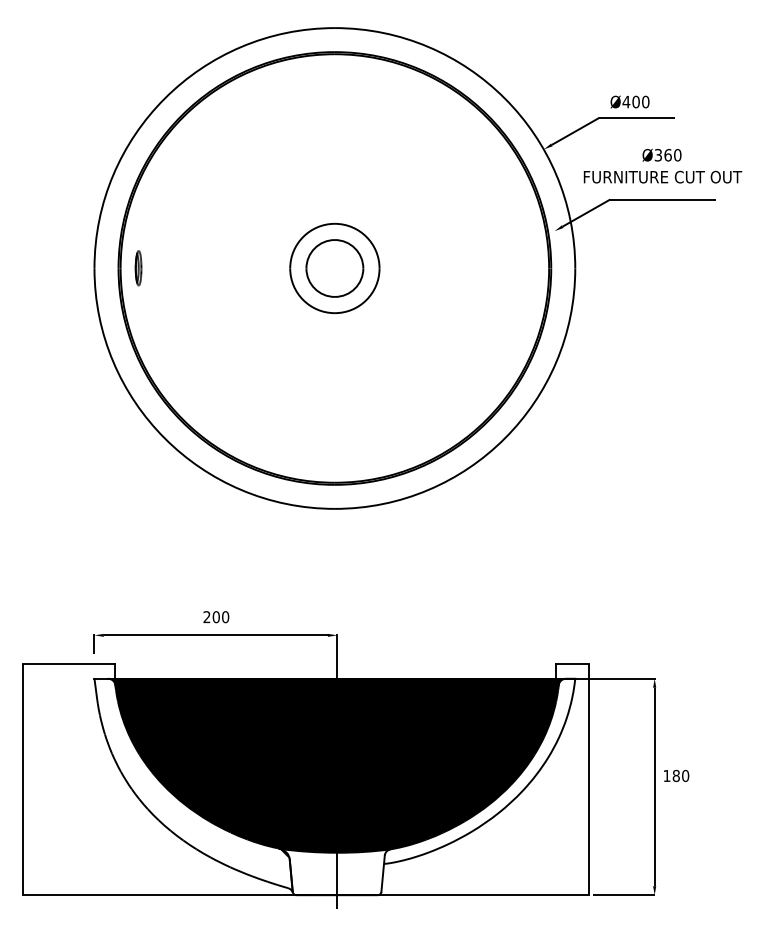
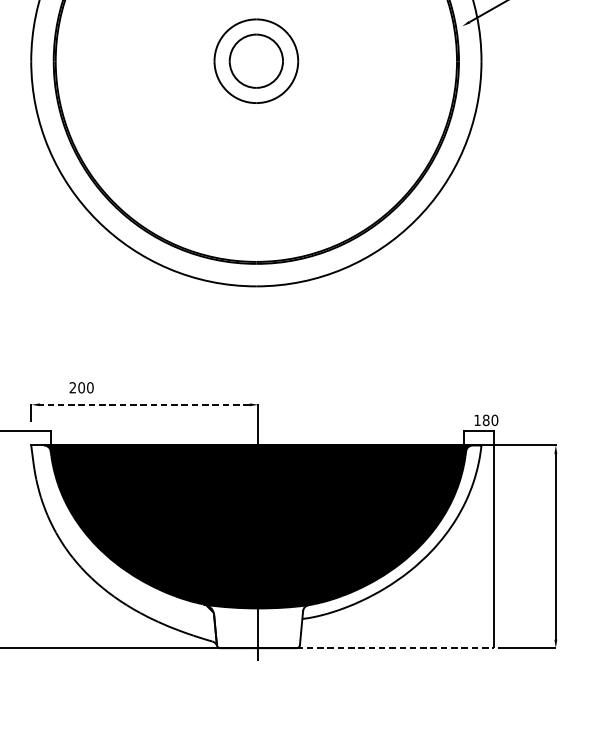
part: (138, 268) -> (72, 61), removed
text: (216, 617) -> (81, 388), moved
line: (215, 635) -> (144, 404), solid -> dashed
text: (676, 775) -> (486, 419), moved
line: (483, 895) -> (395, 648), solid -> dashed

